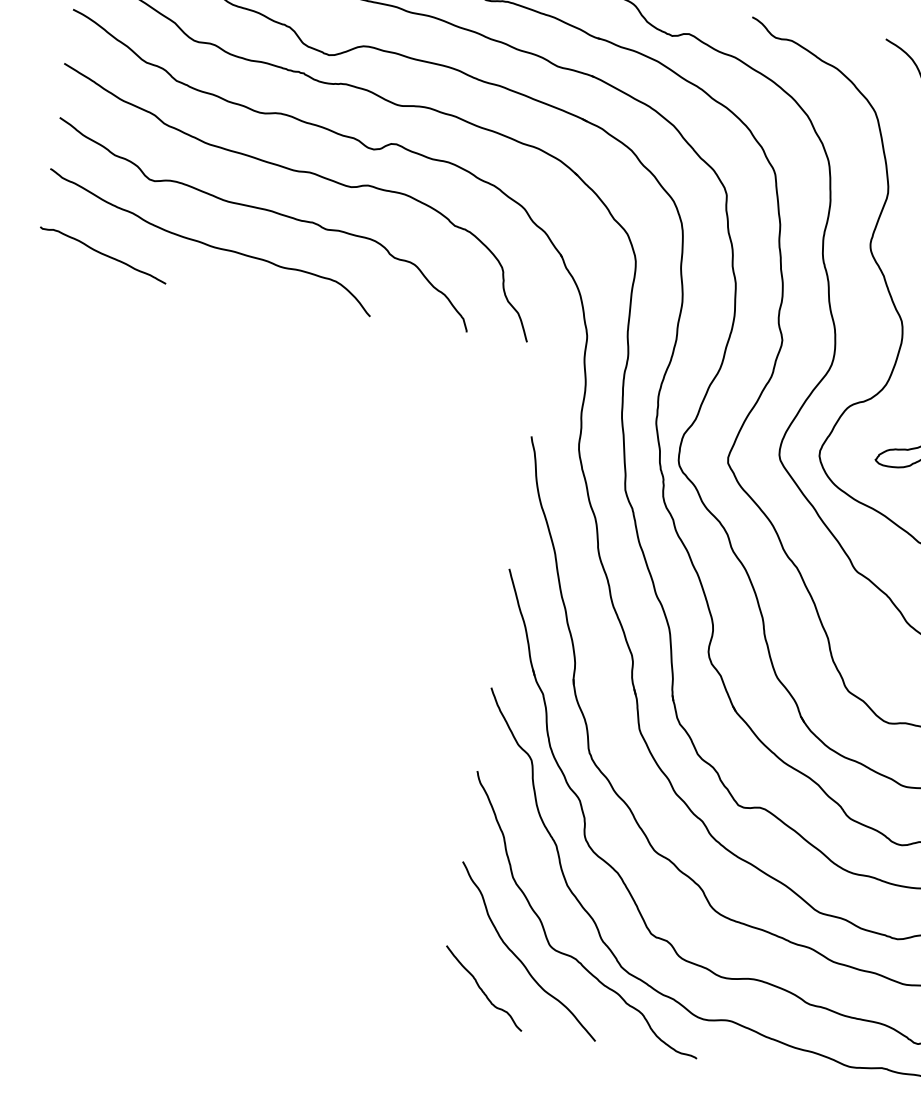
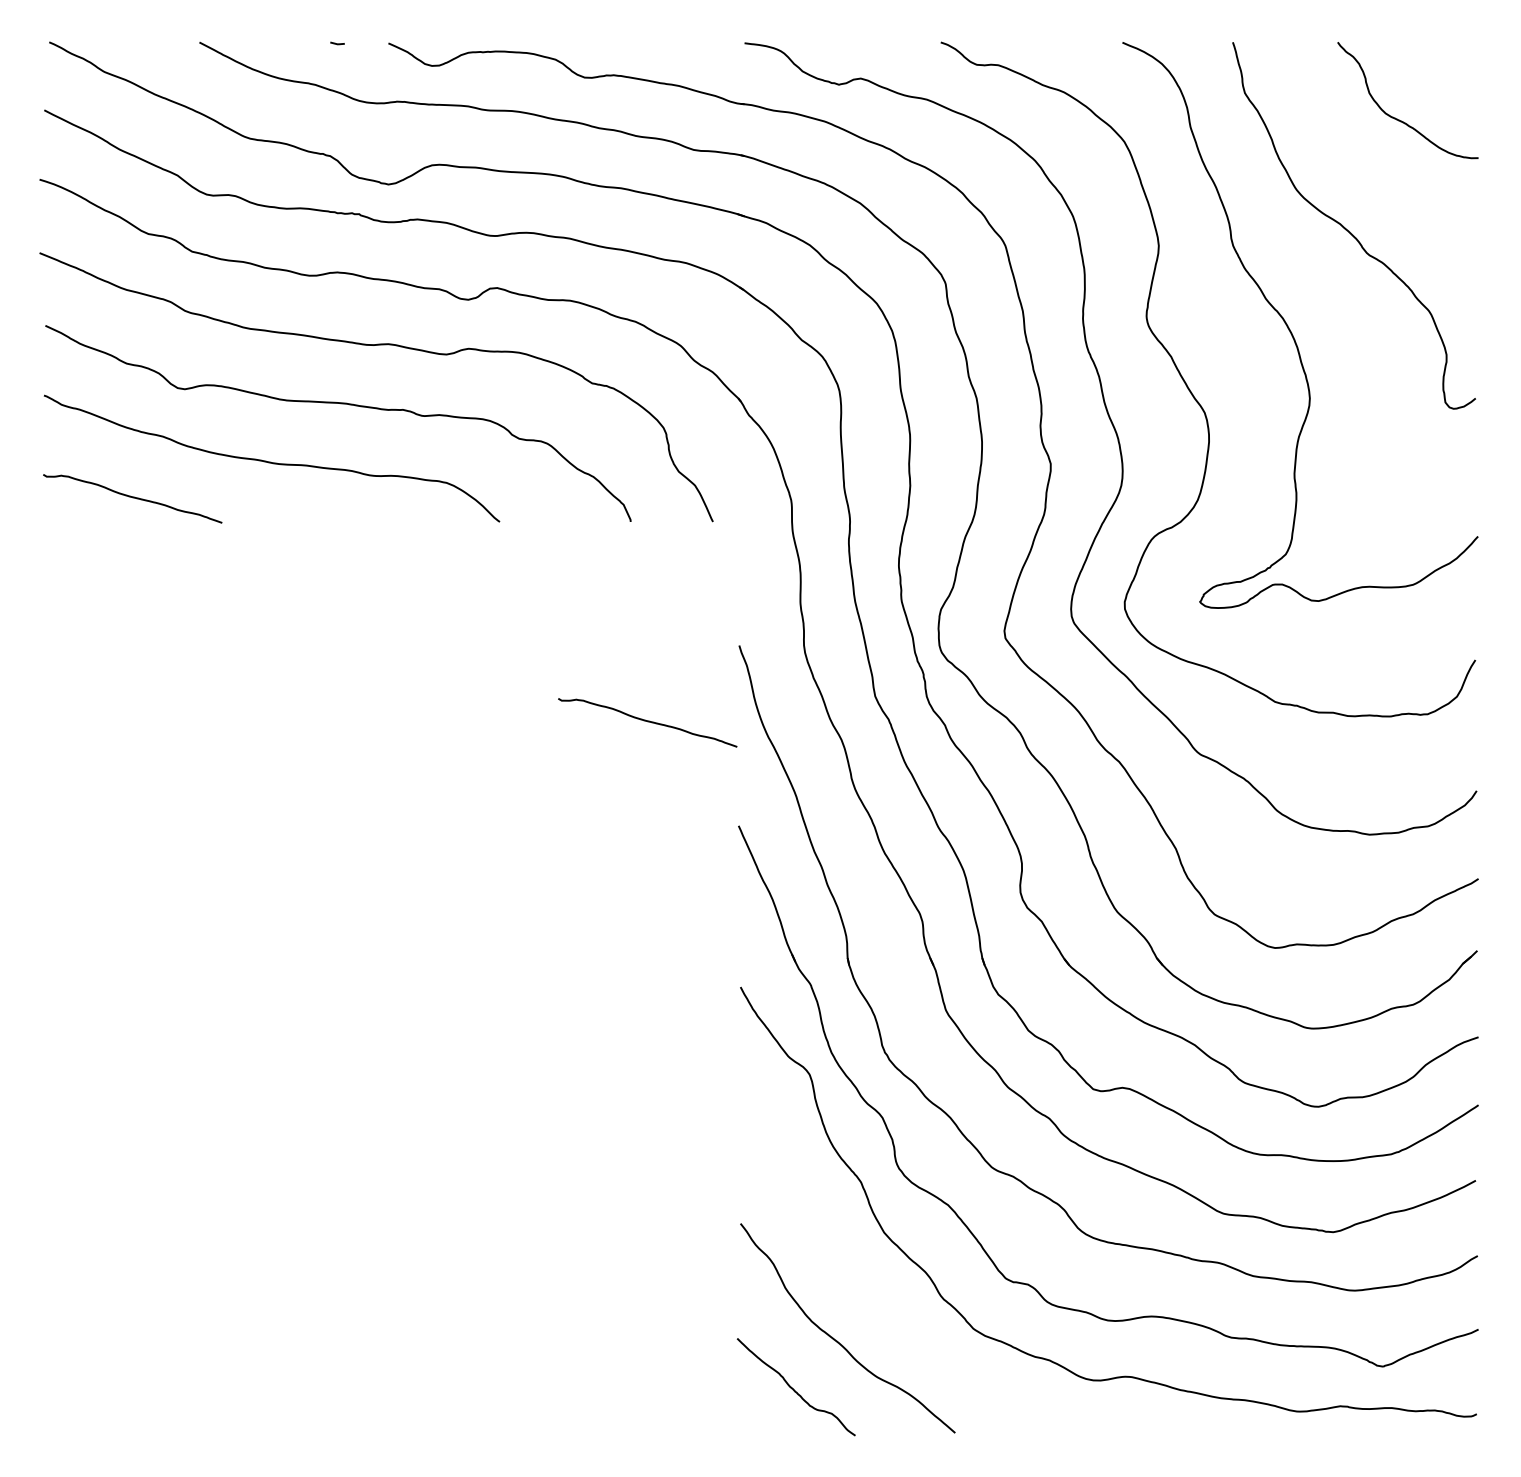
curve: (454, 481) -> (647, 722), added
curve: (571, 955) -> (904, 1324), removed

